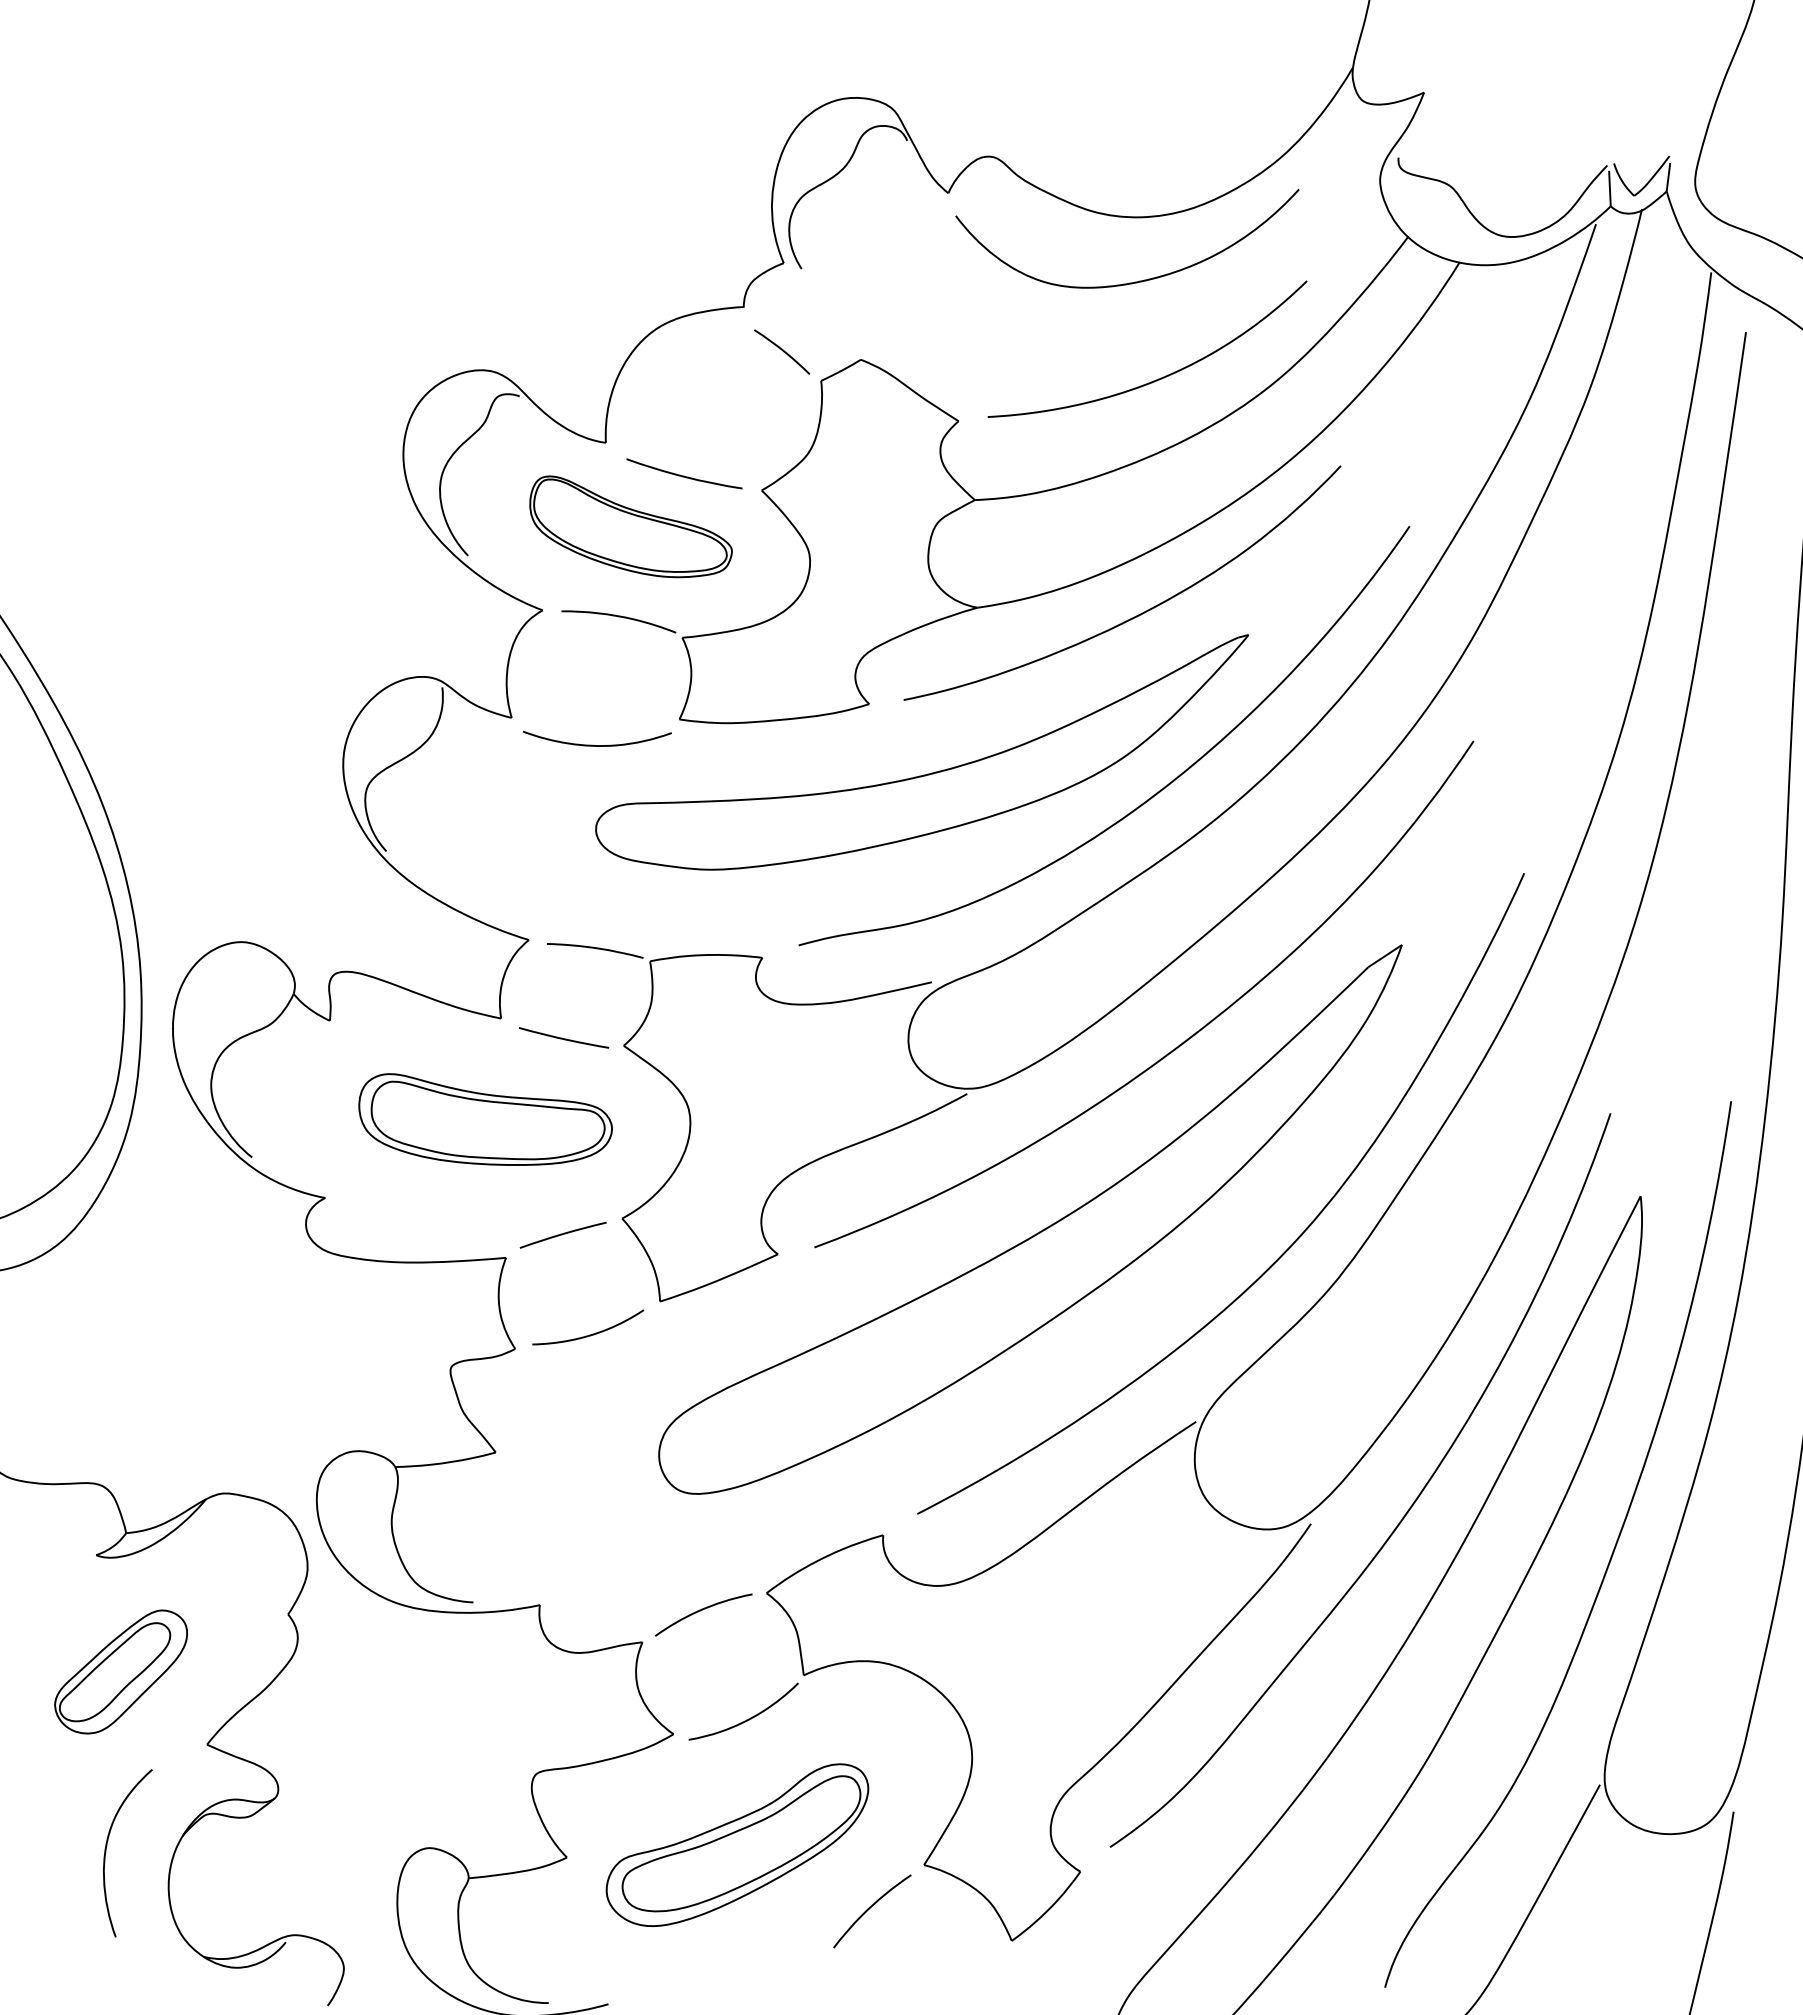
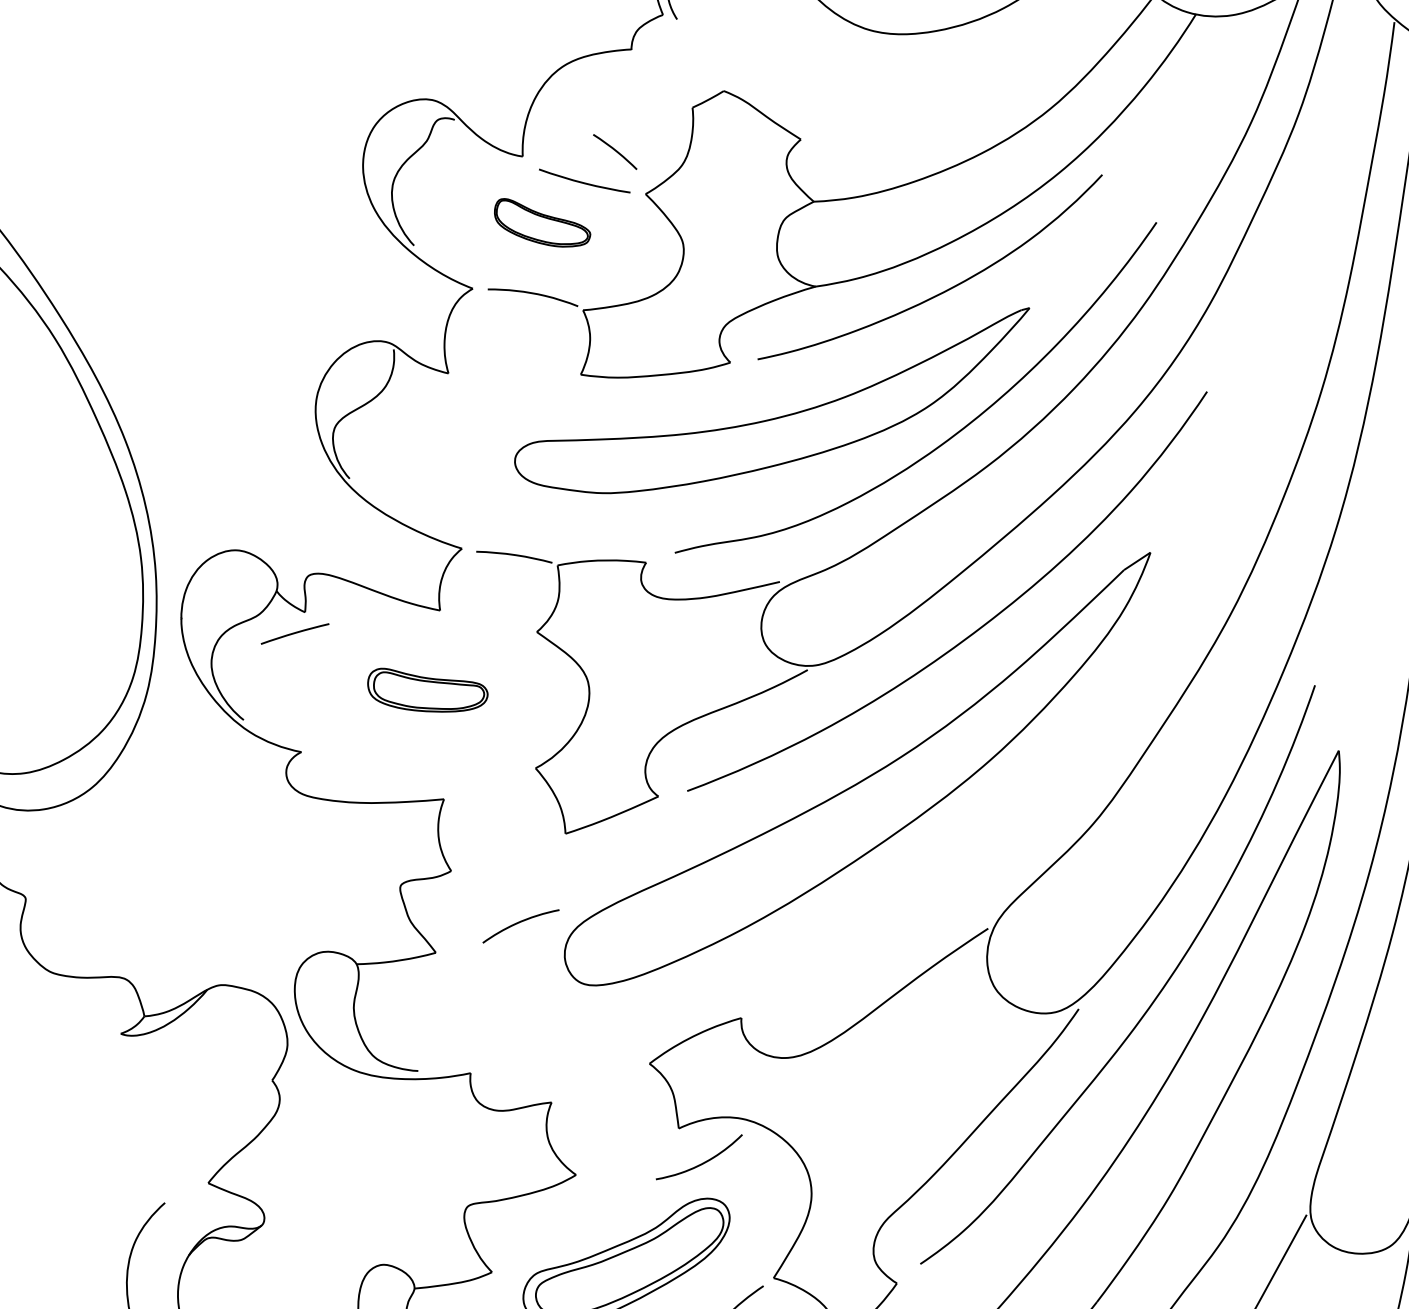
curve: (782, 351) -> (615, 151), moved
curve: (1160, 377) -> (960, 105), removed
part: (630, 526) -> (542, 222), size x0.6
curve: (596, 745) -> (515, 395), removed
curve: (564, 1038) -> (490, 626), removed
part: (485, 1119) -> (427, 690), size x0.6
curve: (562, 1234) -> (294, 633), moved
curve: (1281, 1254) -> (1055, 796), removed
curve: (589, 1334) -> (509, 859), removed
curve: (702, 1610) -> (520, 922), moved
part: (120, 1671) -> (139, 1125), removed
curve: (746, 1719) -> (701, 1163), moved

